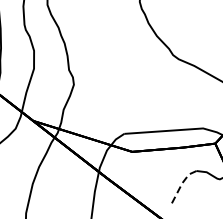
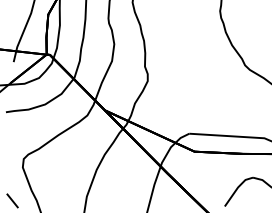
line: (180, 185) -> (236, 189), dashed -> solid

